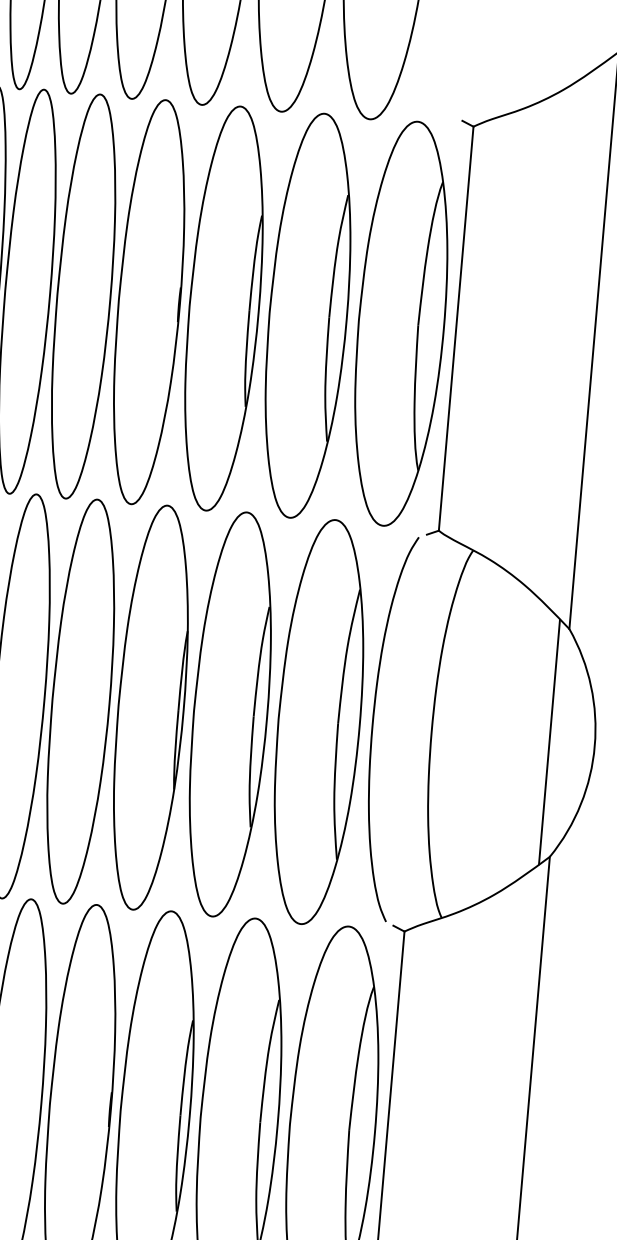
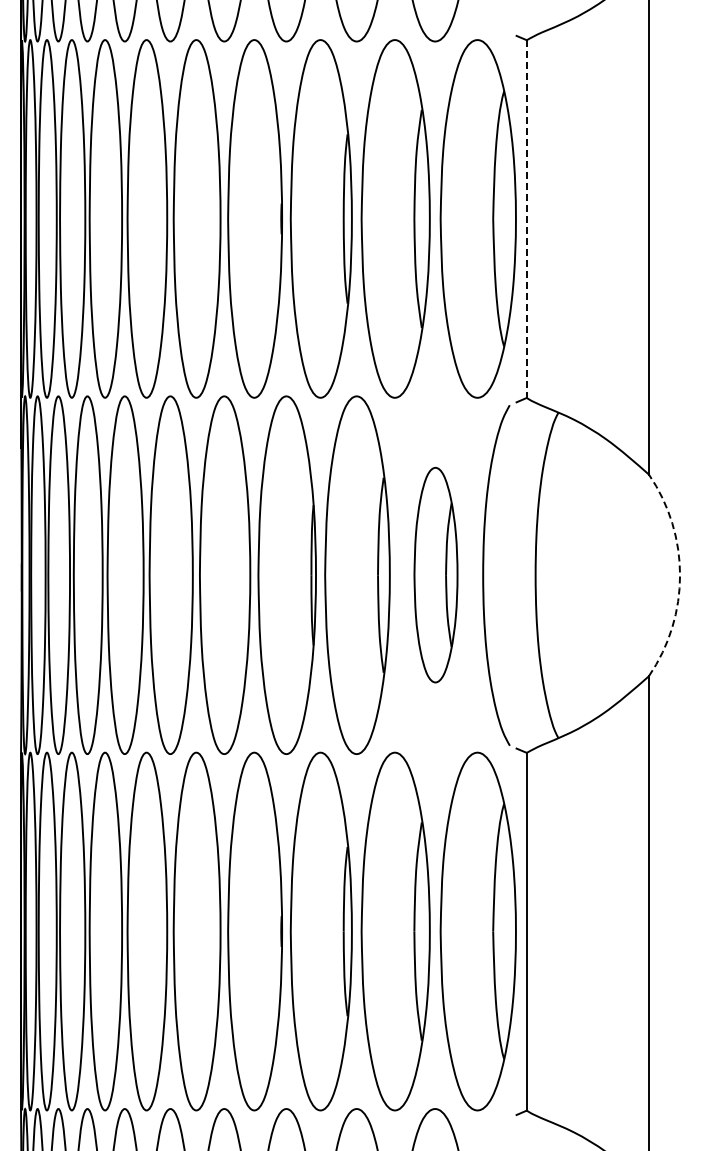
line: (455, 329) -> (526, 219), solid -> dashed
part: (318, 721) -> (435, 574), size x0.6
line: (548, 742) -> (639, 575), removed
arc: (595, 746) -> (680, 575), solid -> dashed

